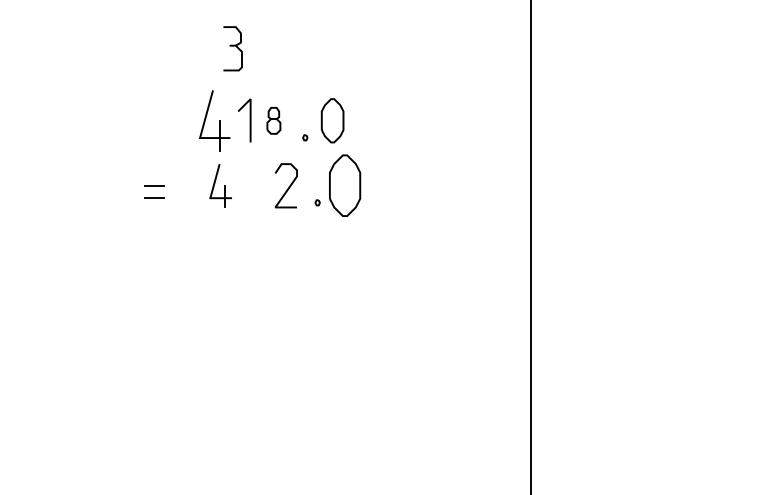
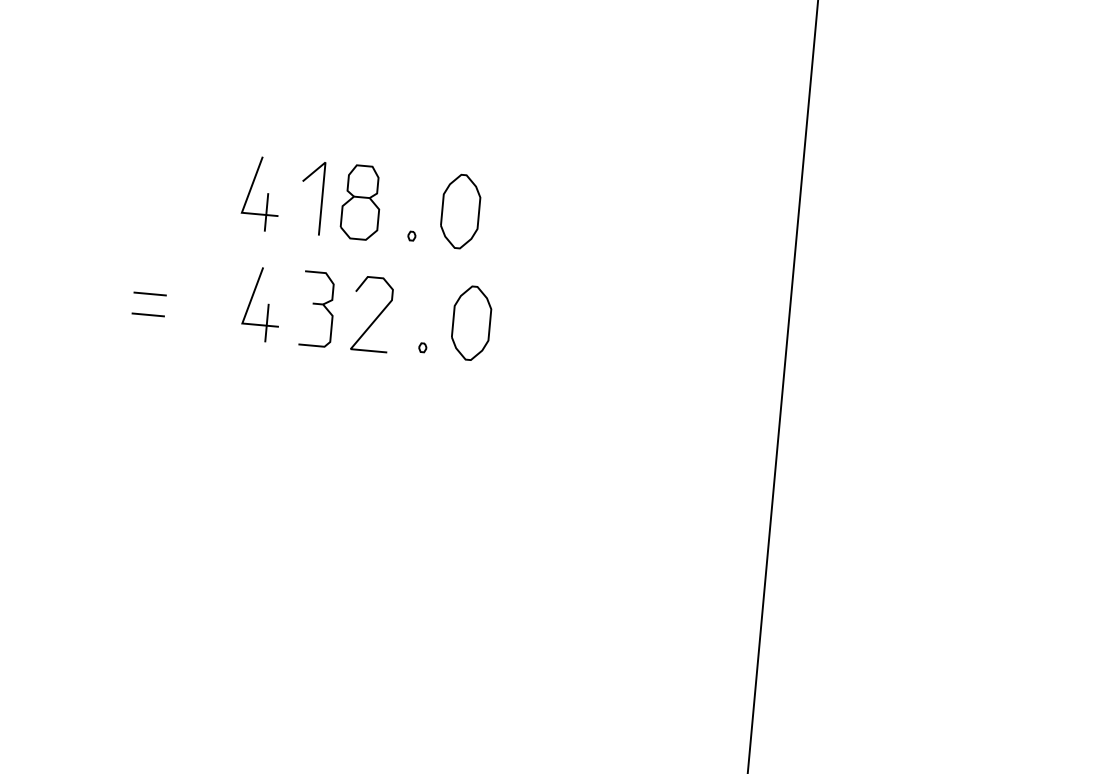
part: (232, 48) -> (317, 308), moved
part: (214, 120) -> (261, 192), size x0.71
part: (273, 120) -> (360, 202), size x1.67
part: (344, 185) -> (470, 322), size x0.71

